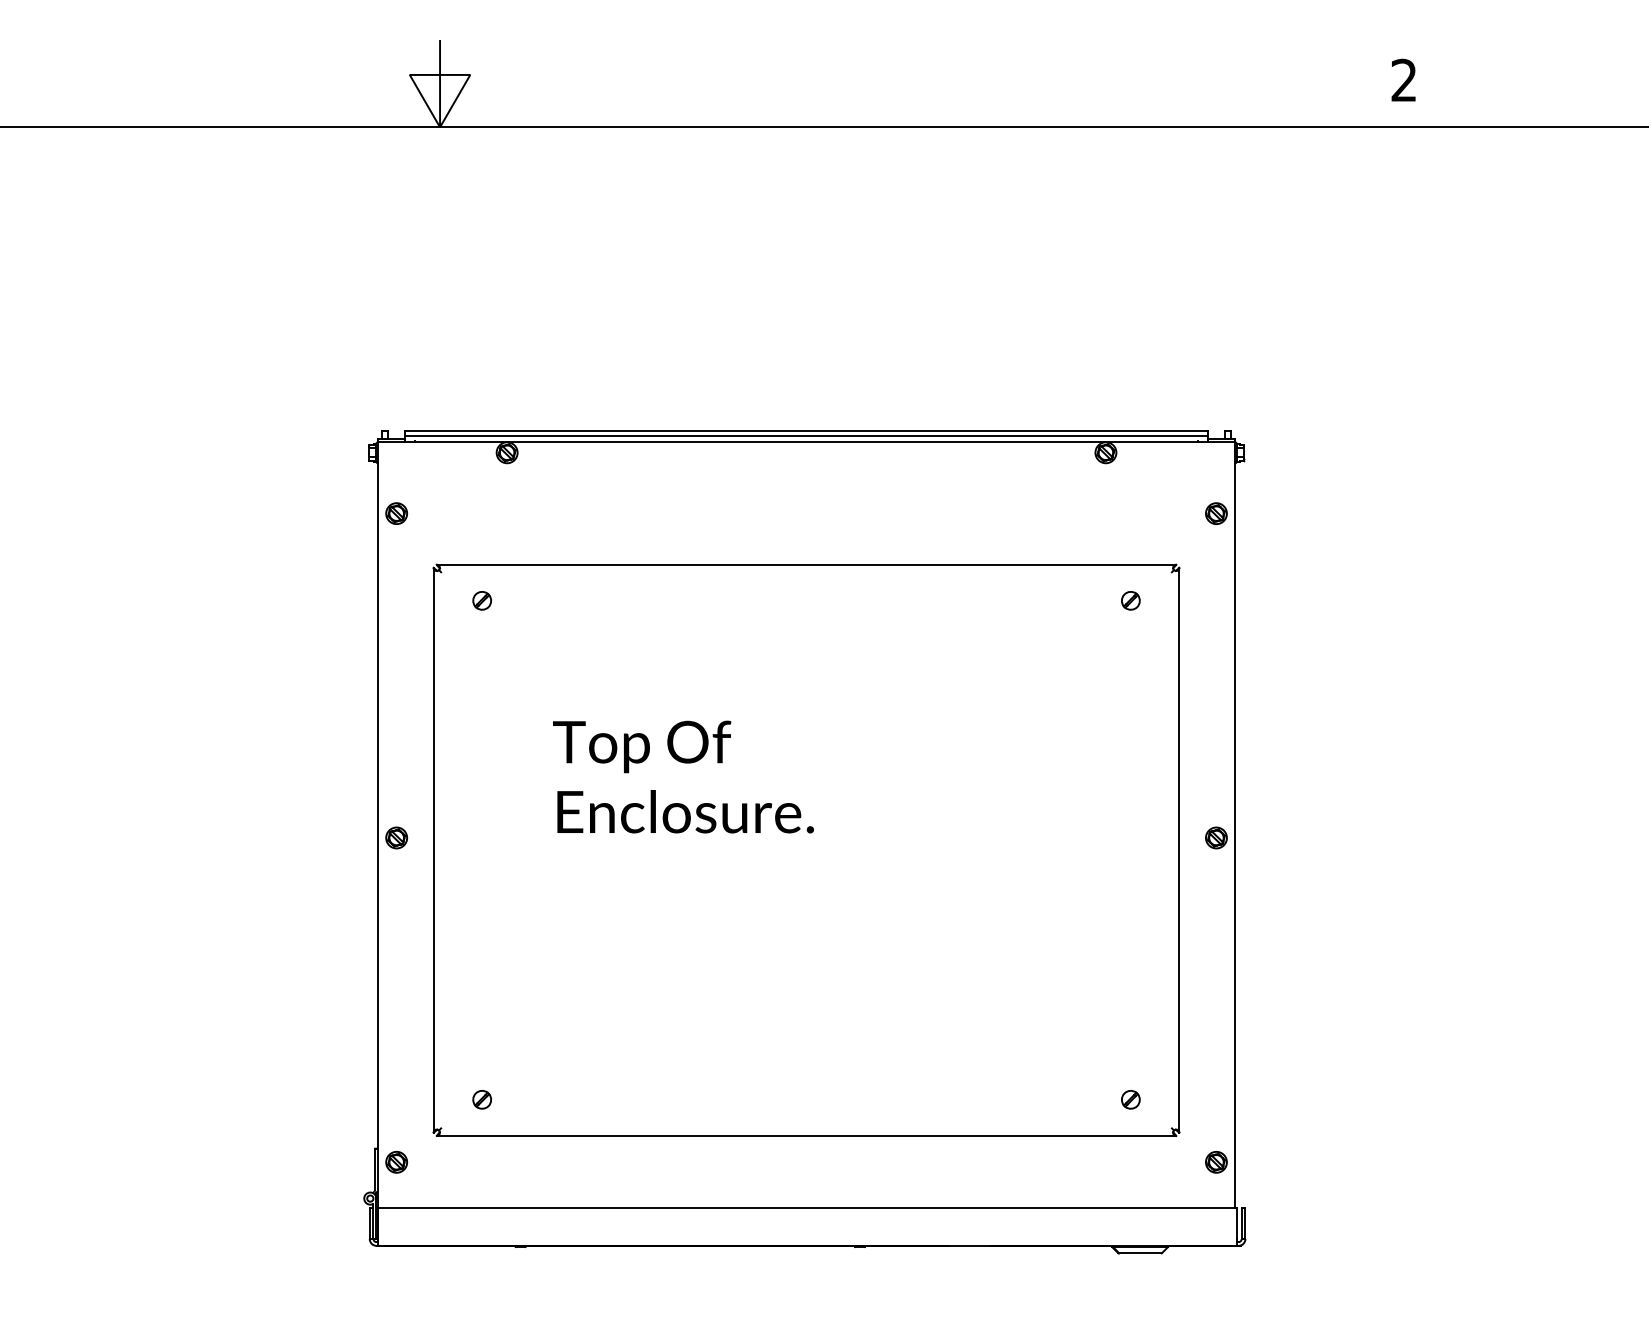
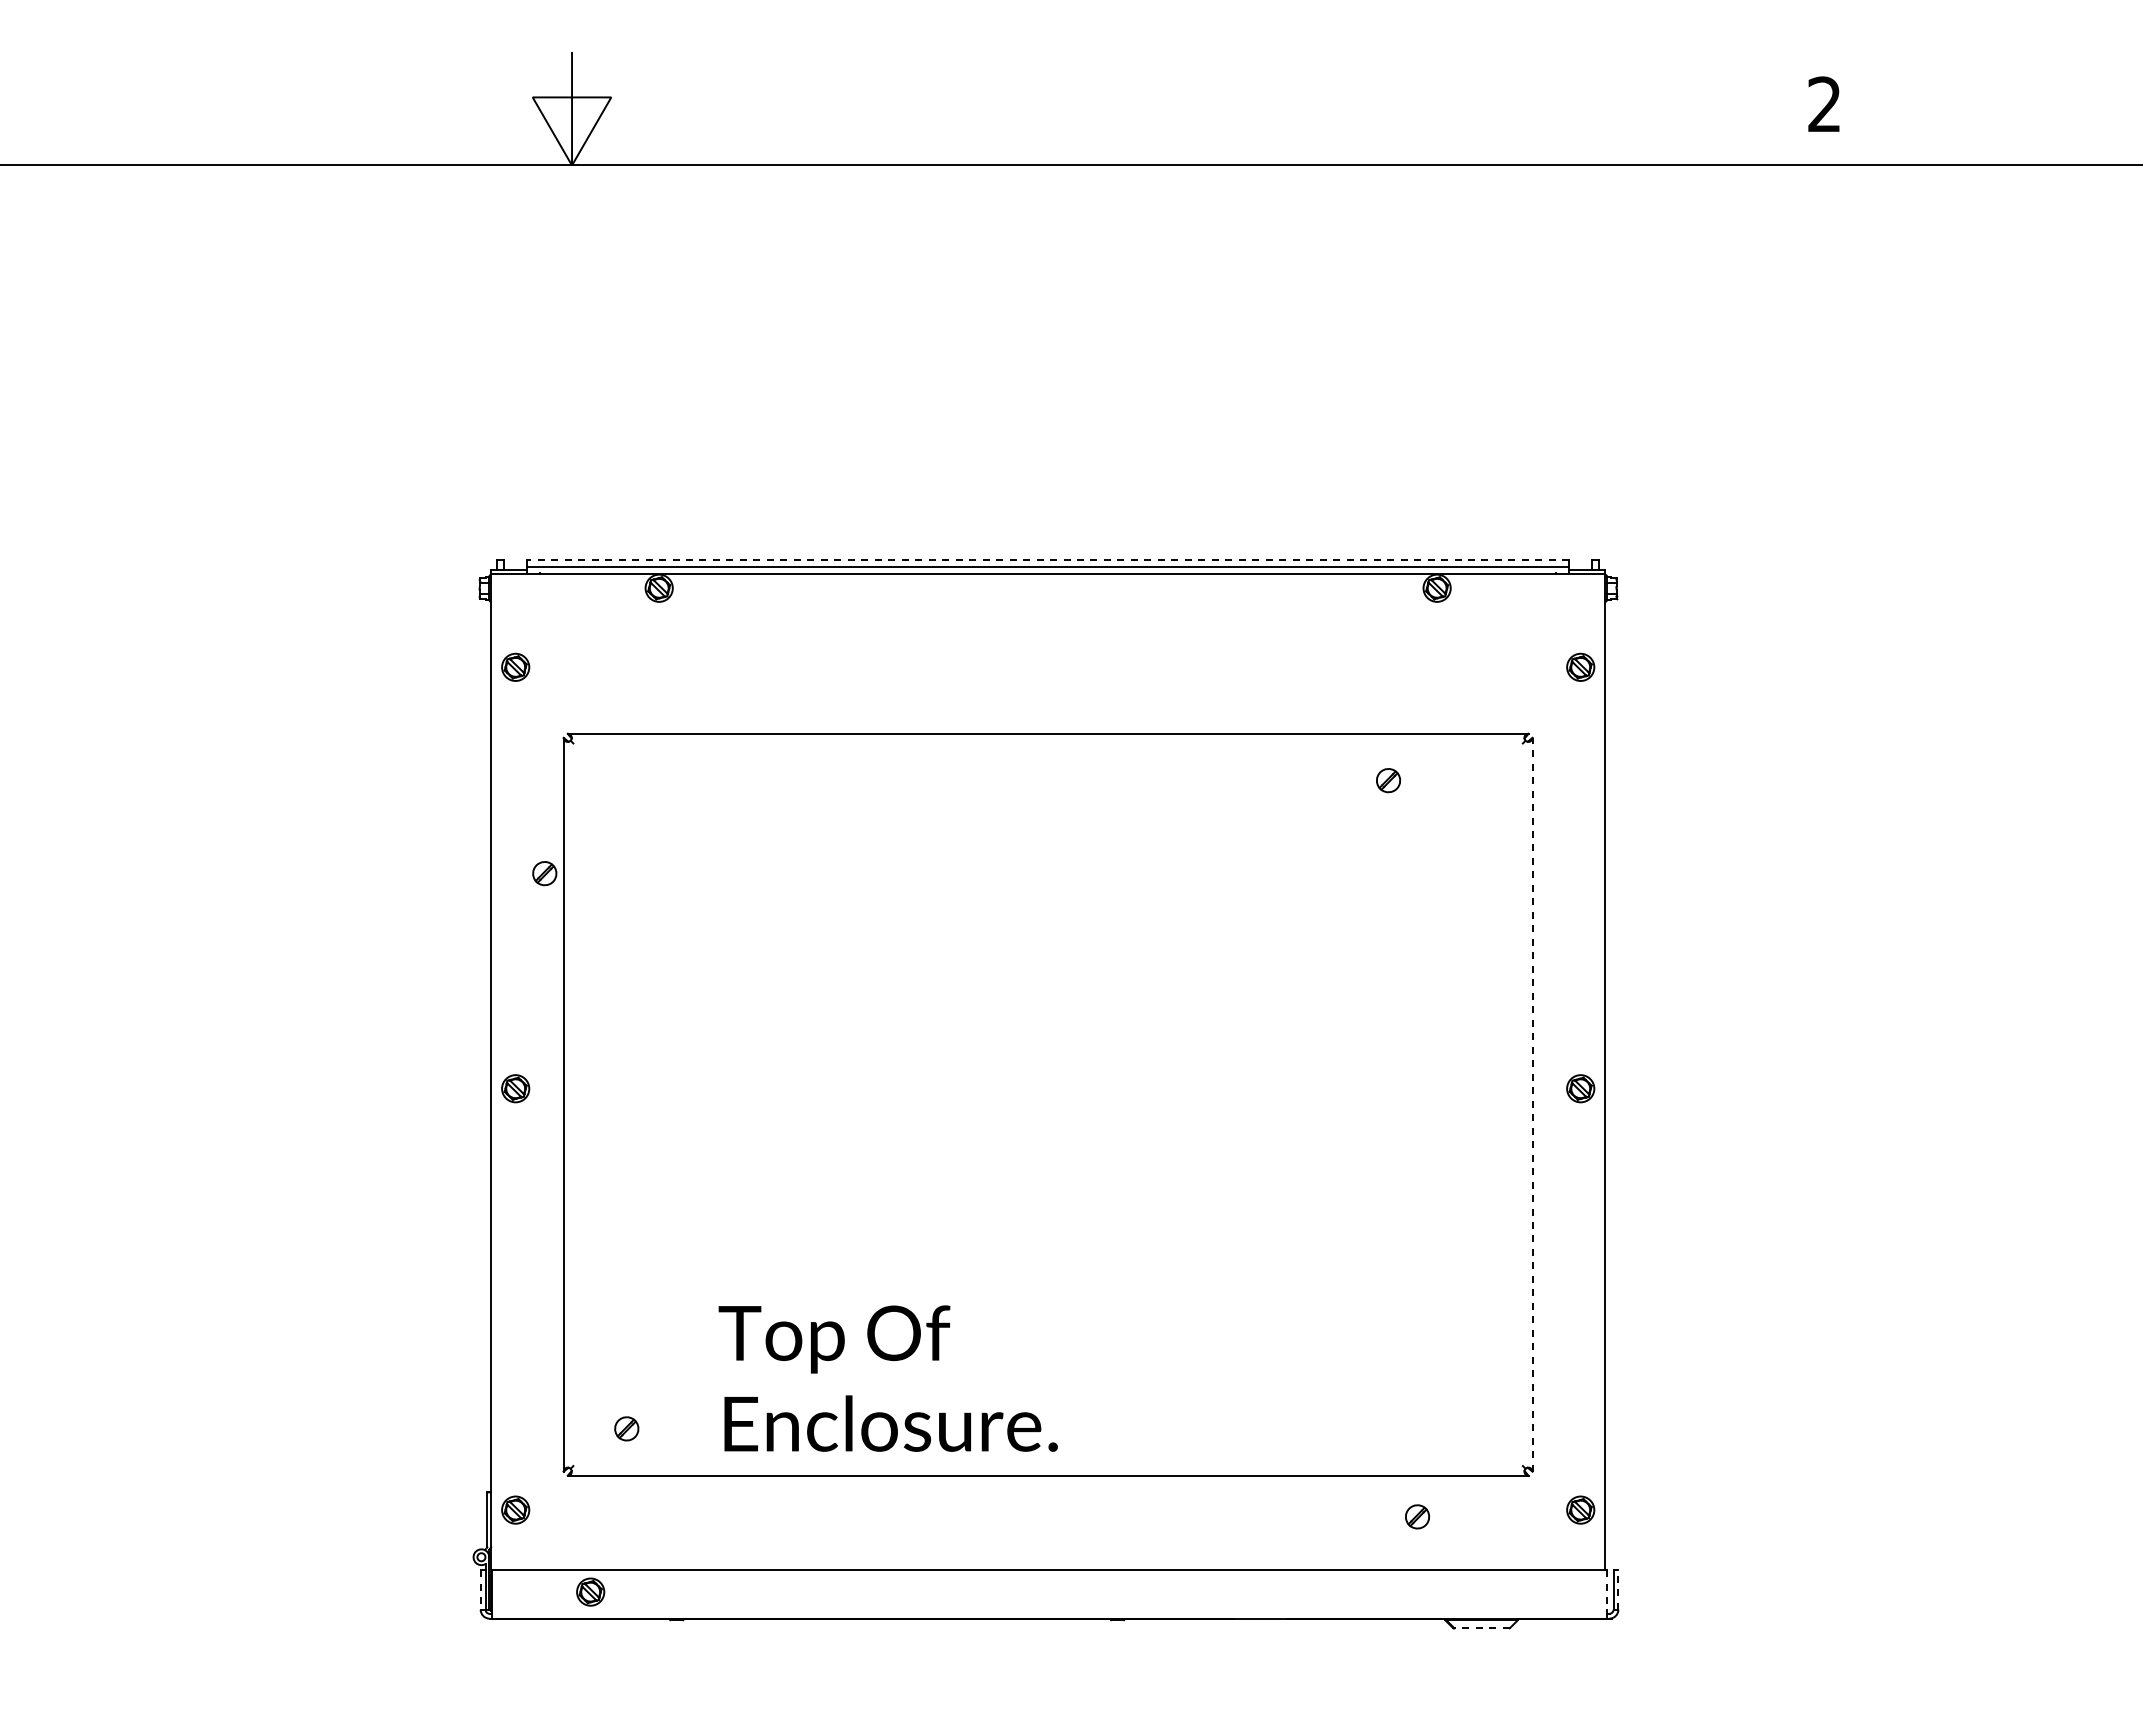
line: (806, 430) -> (1047, 559), solid -> dashed
part: (481, 600) -> (544, 873), moved
part: (1130, 600) -> (1388, 780), moved
text: (682, 776) -> (887, 1378), moved
line: (1179, 850) -> (1532, 1104), solid -> dashed
part: (1130, 1099) -> (1417, 1516), moved
line: (369, 1223) -> (480, 1589), solid -> dashed
line: (1237, 1223) -> (1607, 1589), solid -> dashed
line: (1245, 1223) -> (1618, 1589), solid -> dashed
part: (454, 1224) -> (590, 1591), added
line: (1140, 1253) -> (1482, 1628), solid -> dashed

